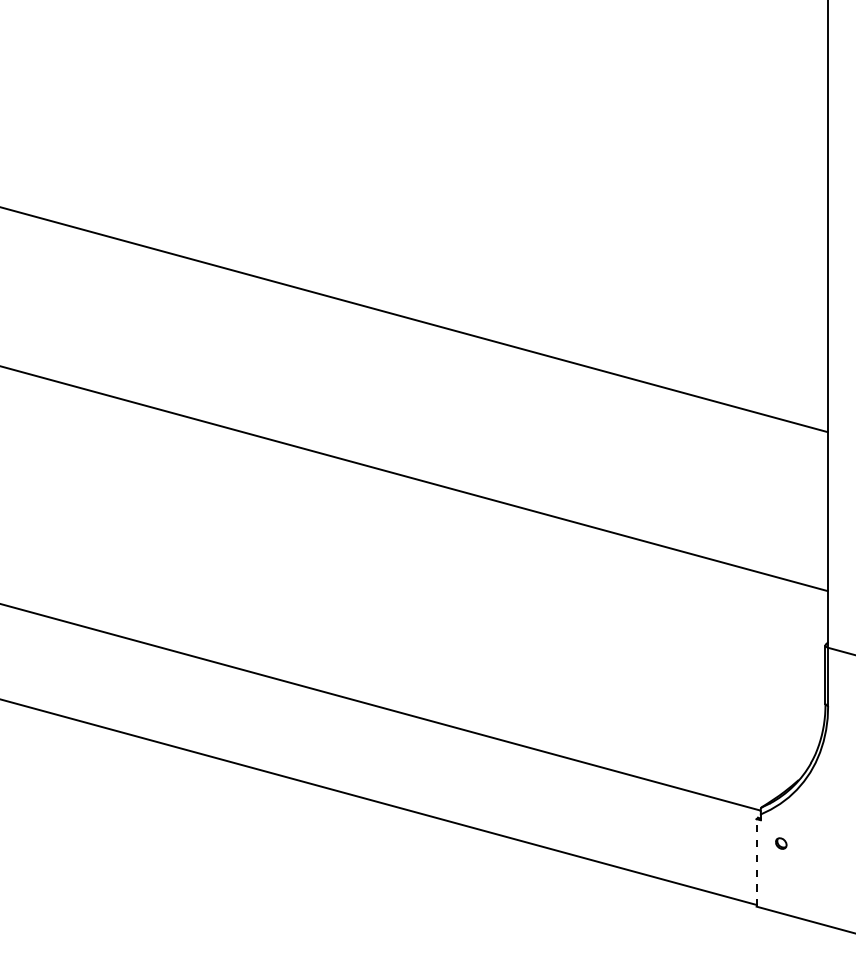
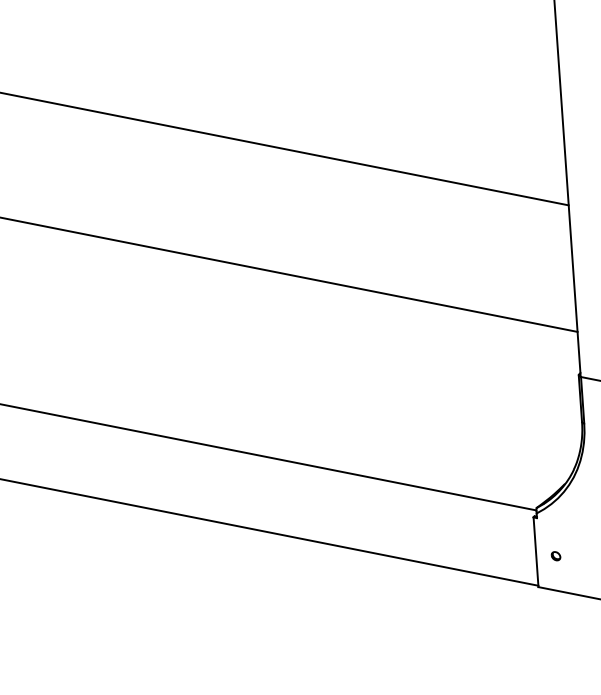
part: (781, 843) -> (556, 556), moved
line: (756, 862) -> (535, 551), dashed -> solid

